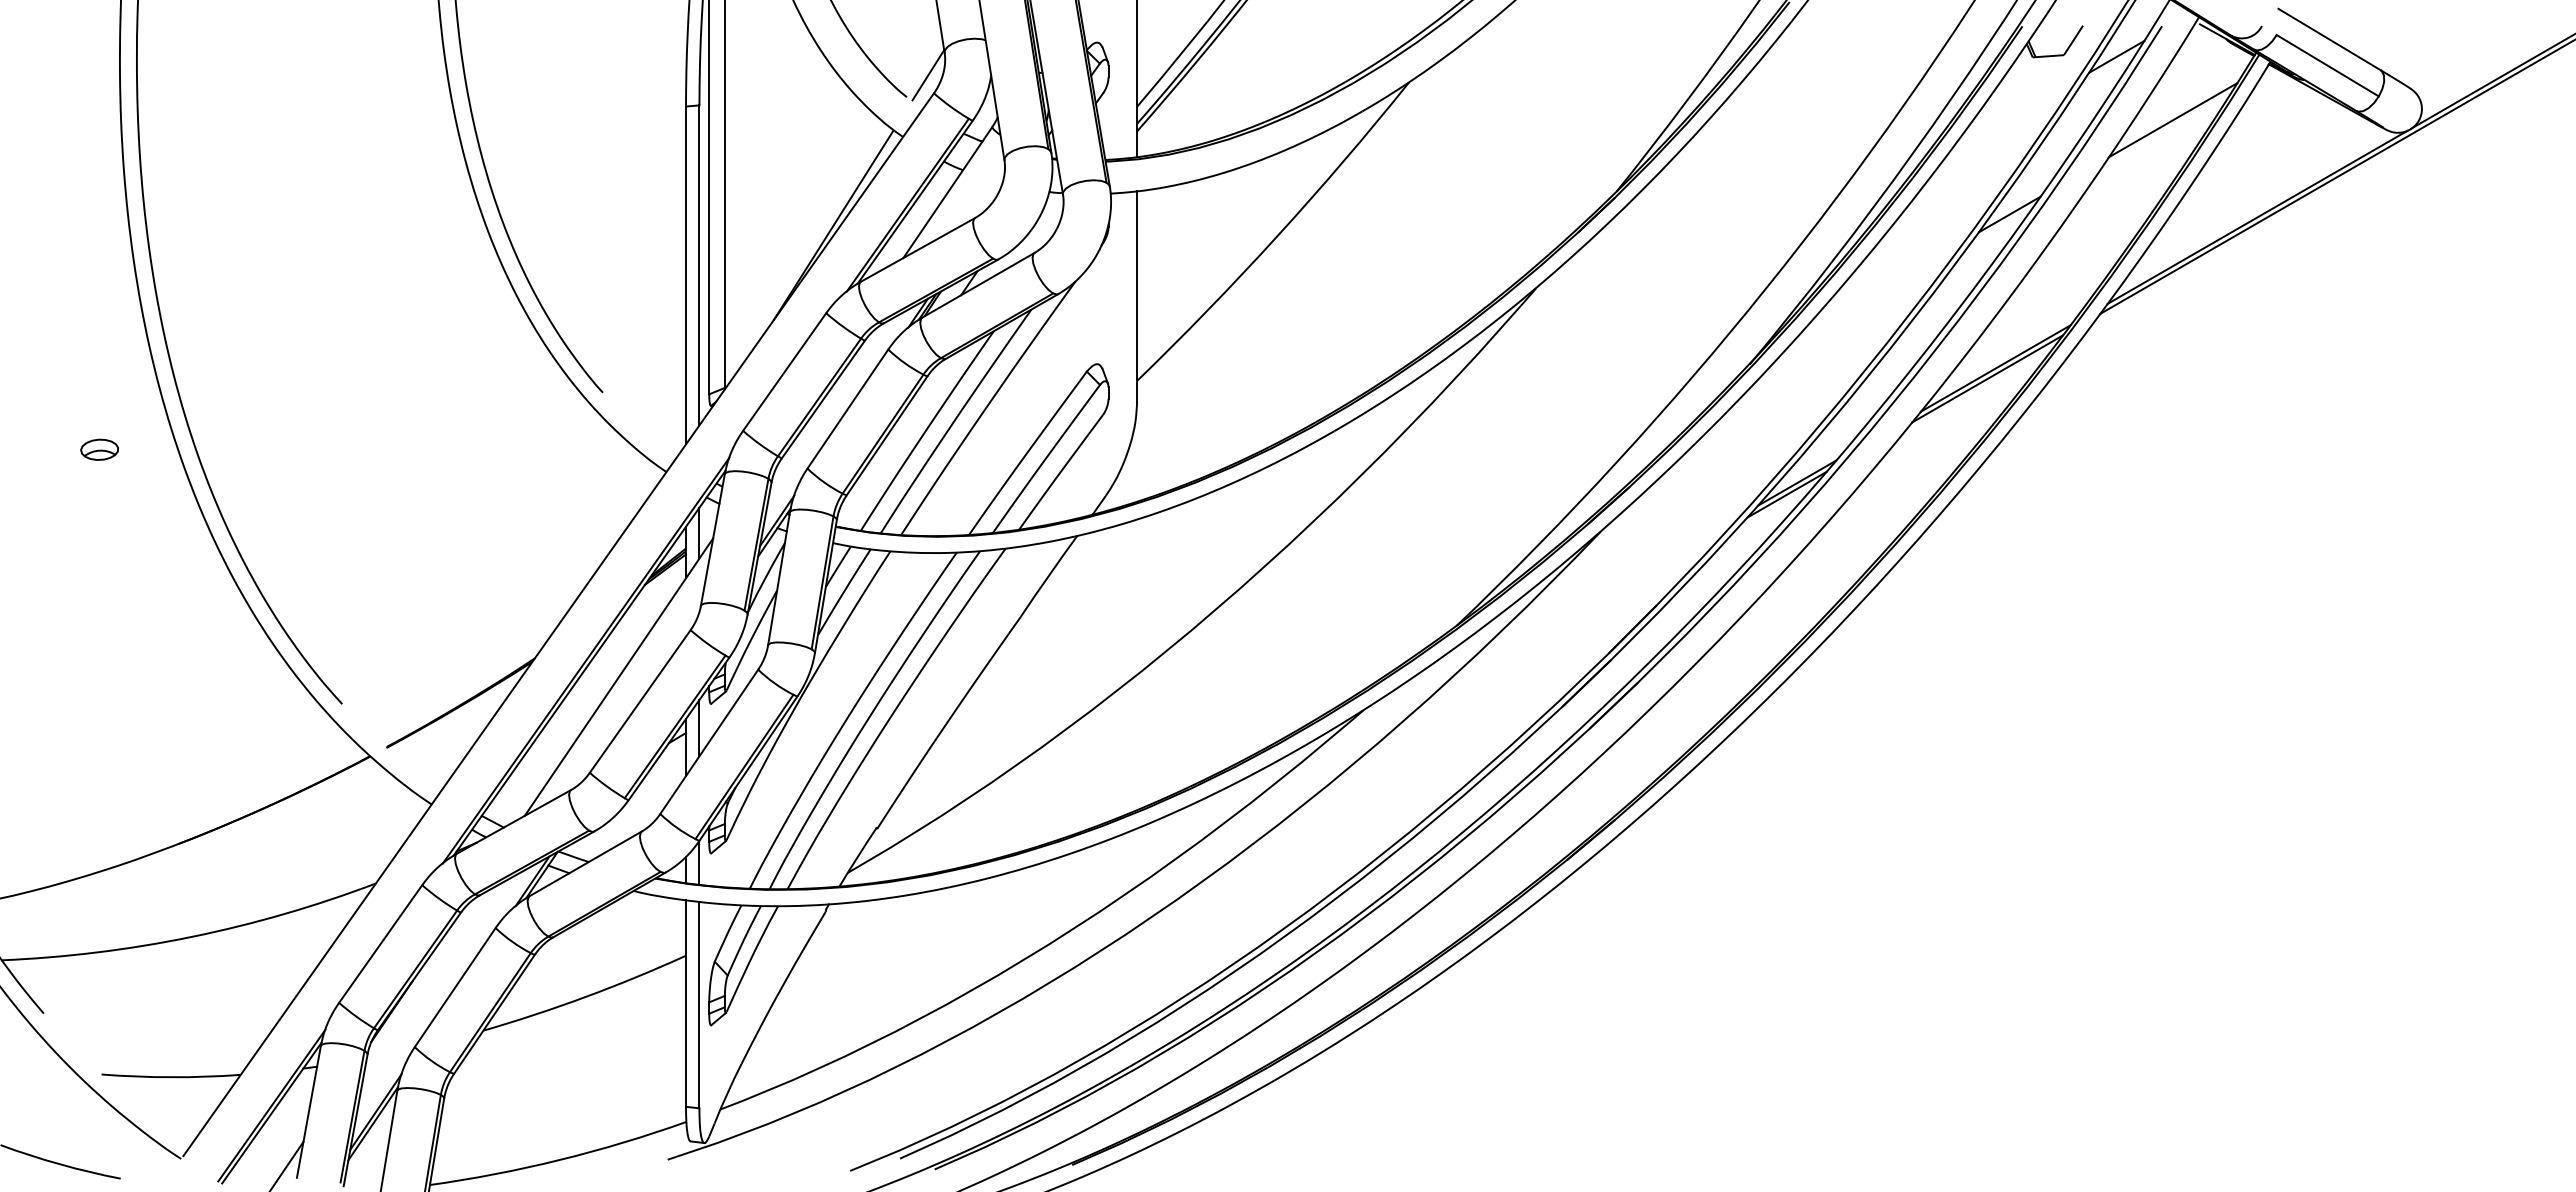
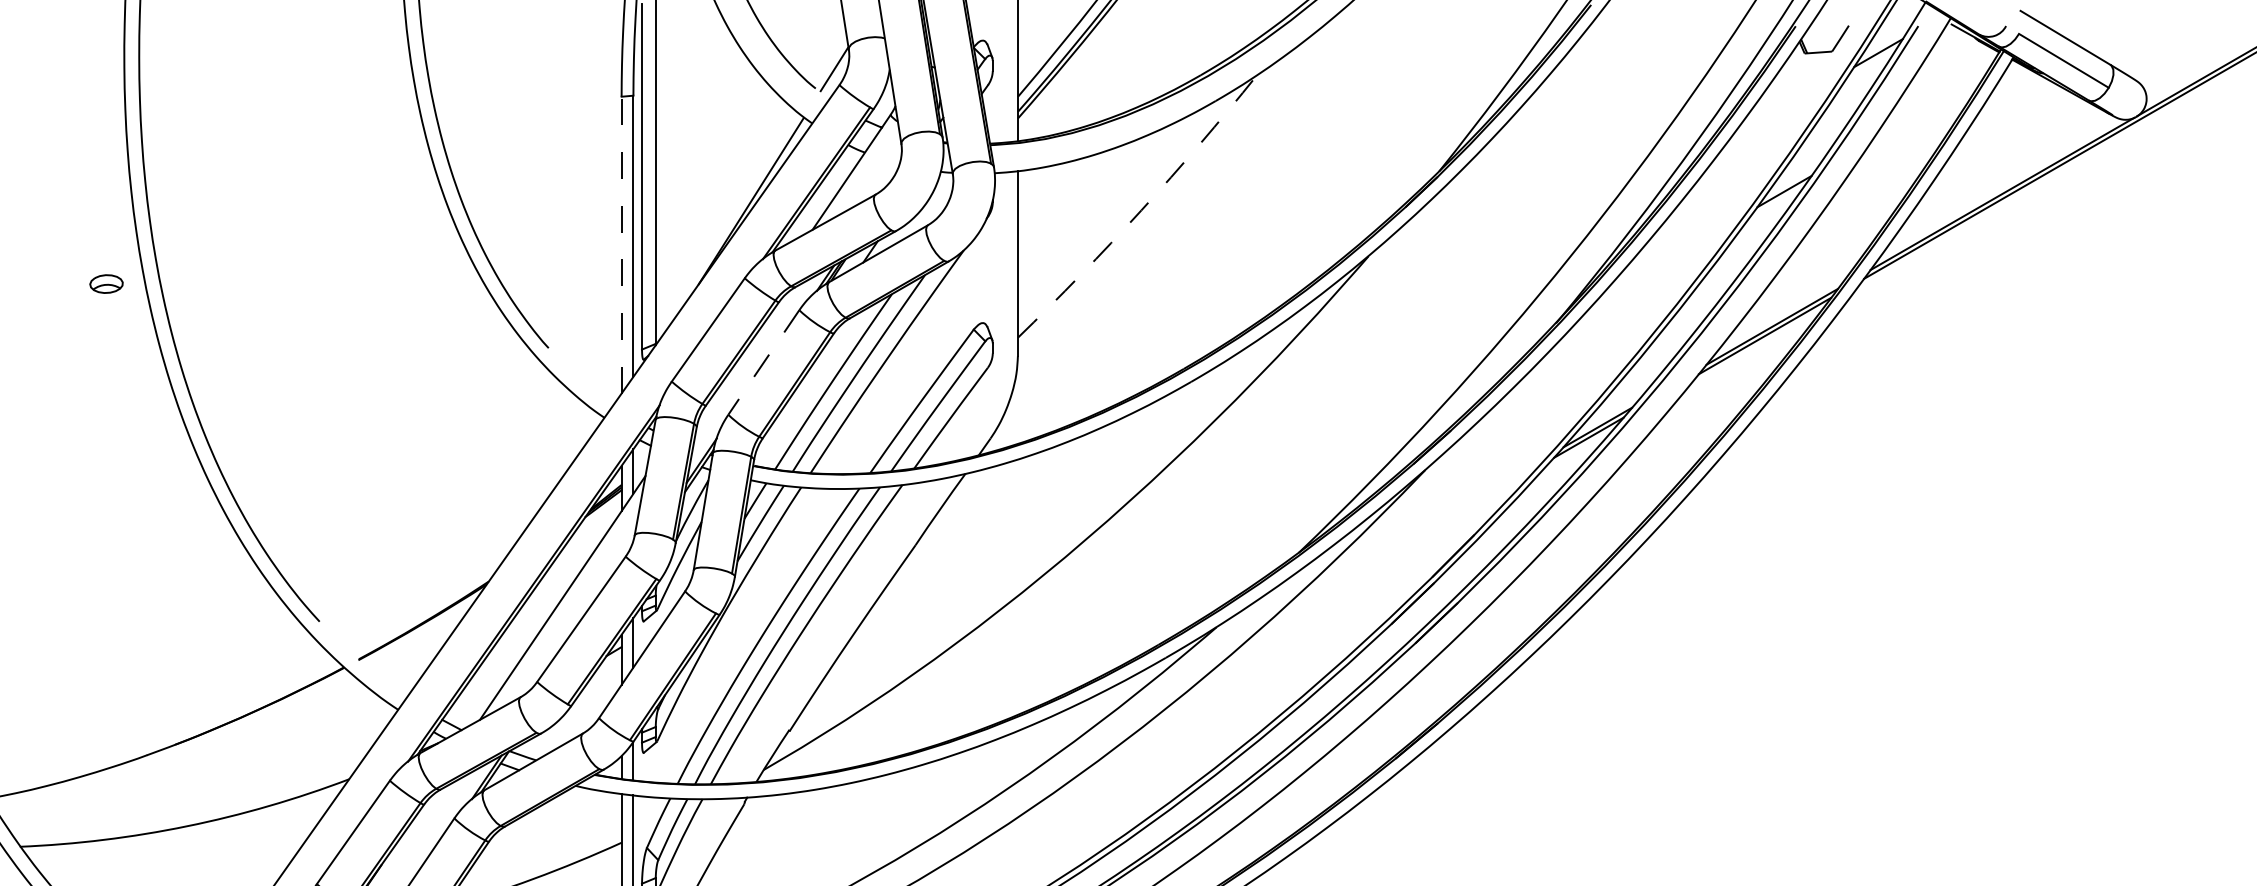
line: (2172, 120) -> (1927, 108), removed
arc: (1277, 236) -> (1141, 210), solid -> dashed
line: (685, 275) -> (621, 245), solid -> dashed
line: (847, 409) -> (763, 362), solid -> dashed
part: (99, 449) -> (106, 283), moved

